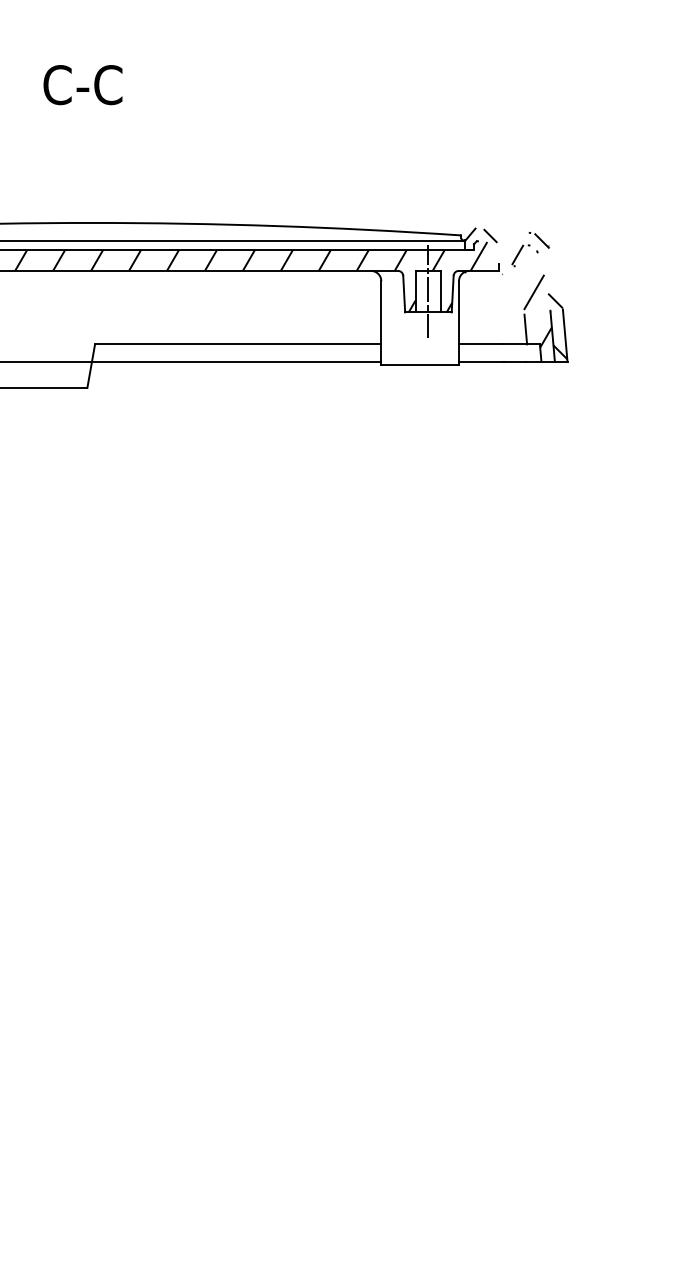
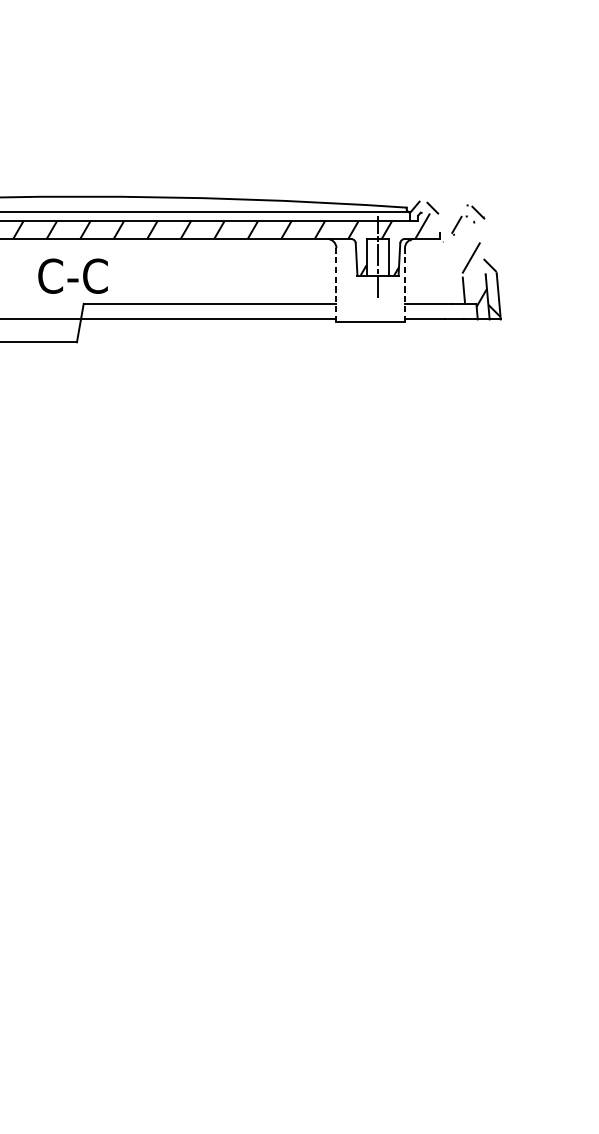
text: (82, 85) -> (72, 276), moved
line: (381, 322) -> (336, 284), solid -> dashed
line: (458, 322) -> (404, 284), solid -> dashed

